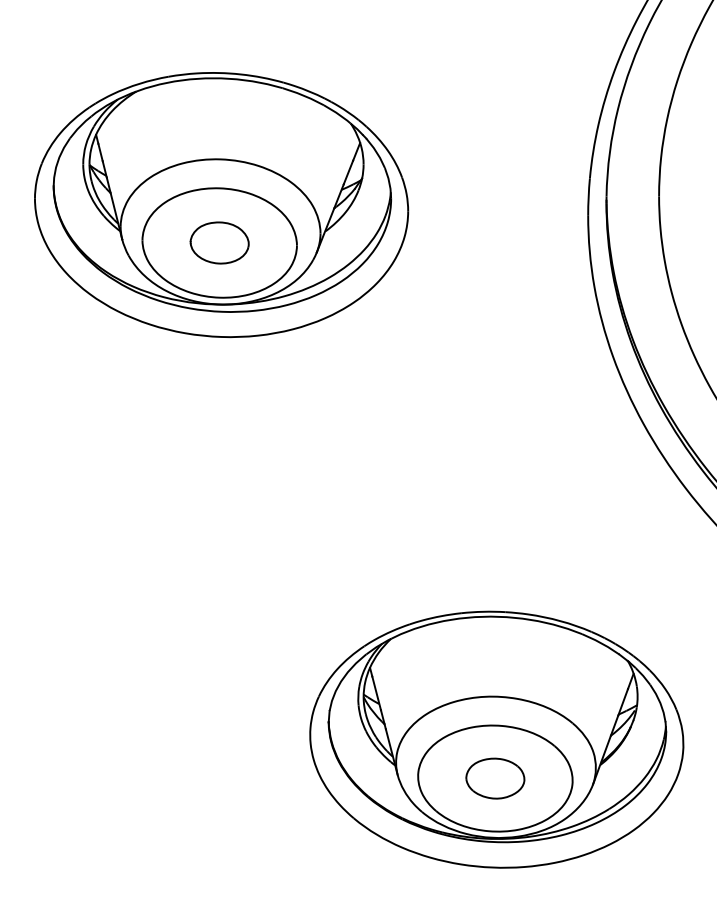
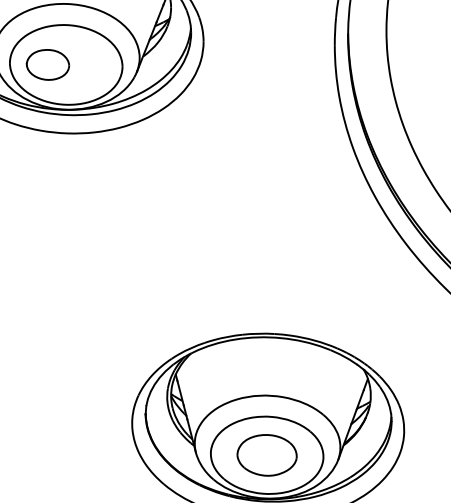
part: (219, 242) -> (47, 64), moved
part: (495, 778) -> (267, 455), size x1.4

